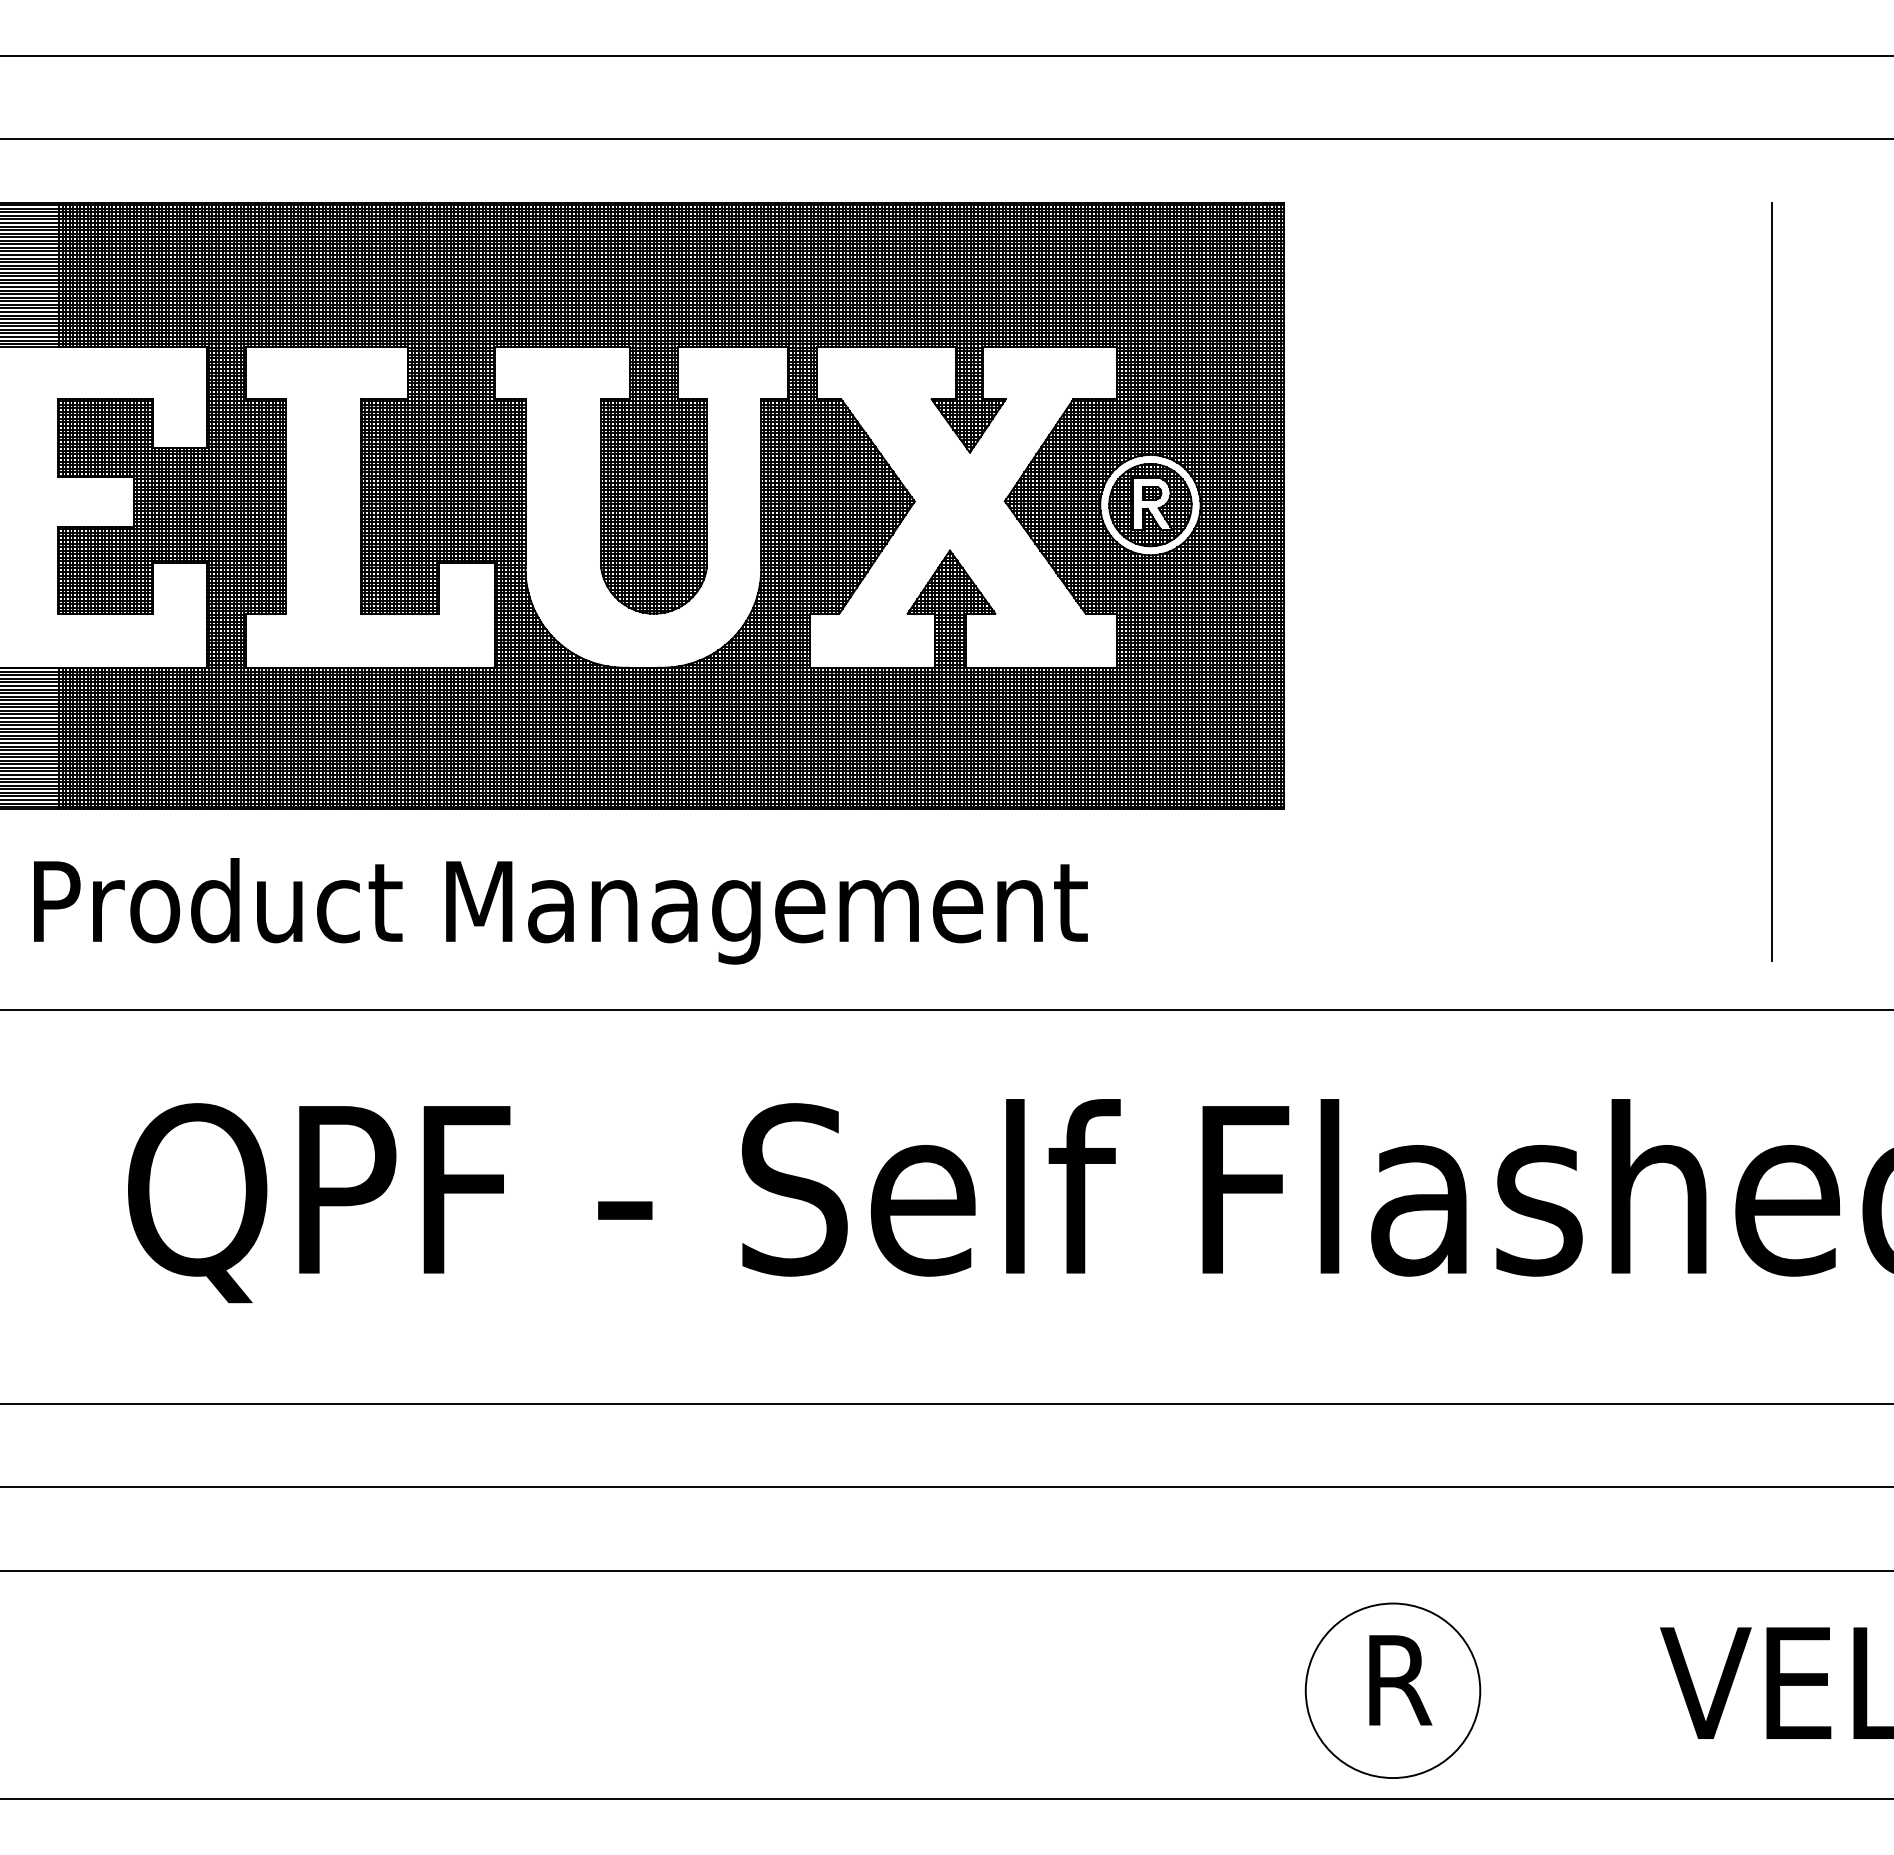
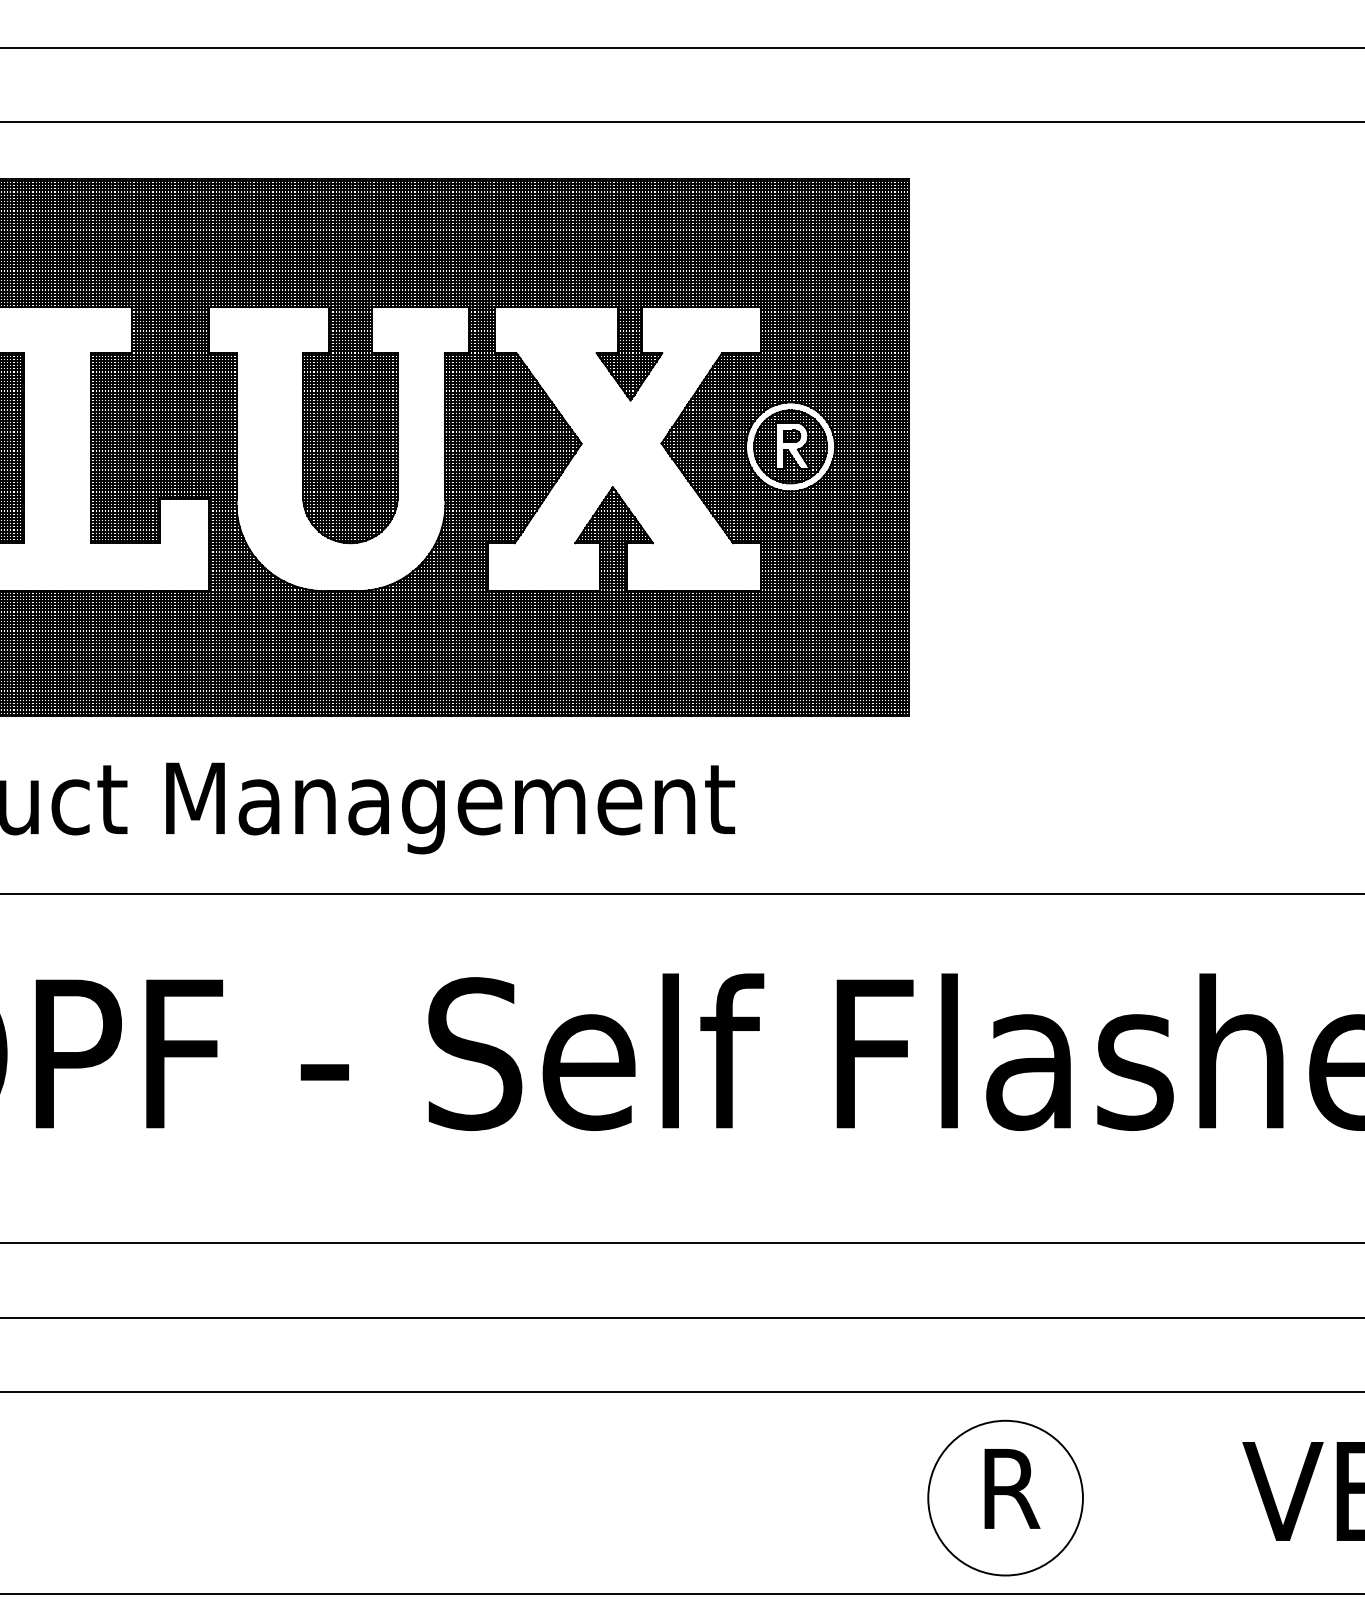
line: (1772, 582) -> (1342, 515), removed

